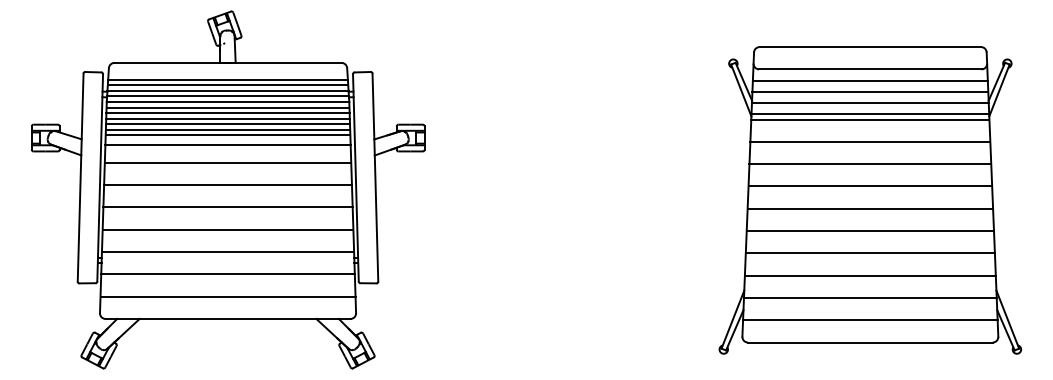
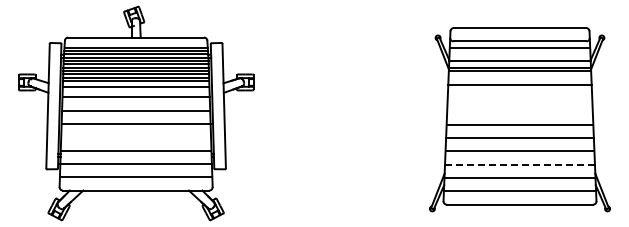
line: (869, 91) -> (519, 54), removed
line: (869, 164) -> (519, 98), removed
line: (869, 186) -> (519, 111), removed
line: (228, 230) -> (136, 137), removed
line: (871, 275) -> (520, 164), solid -> dashed

